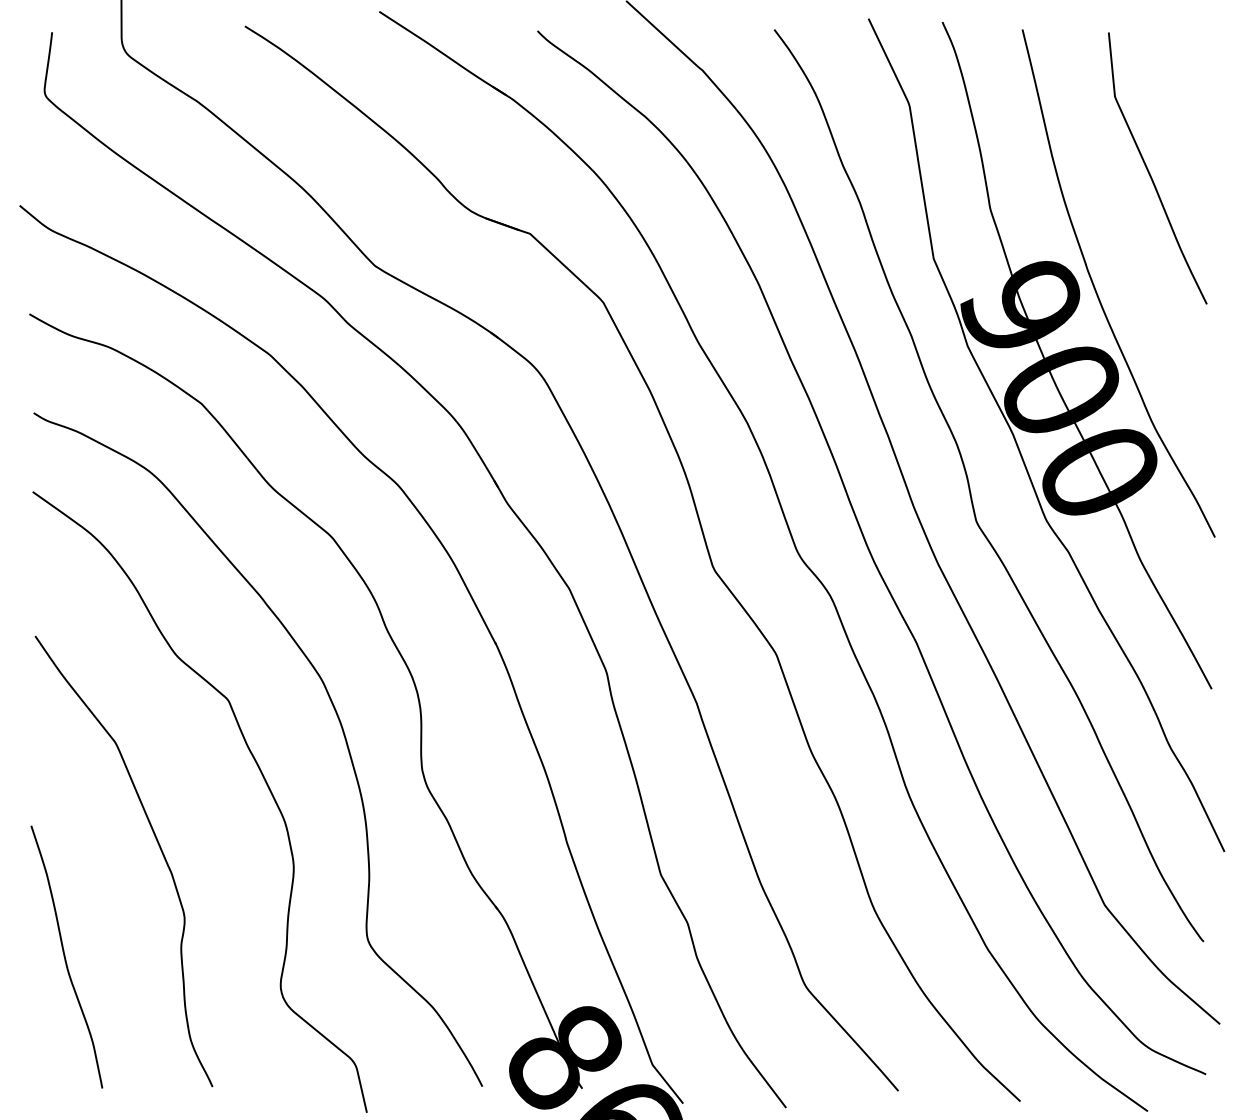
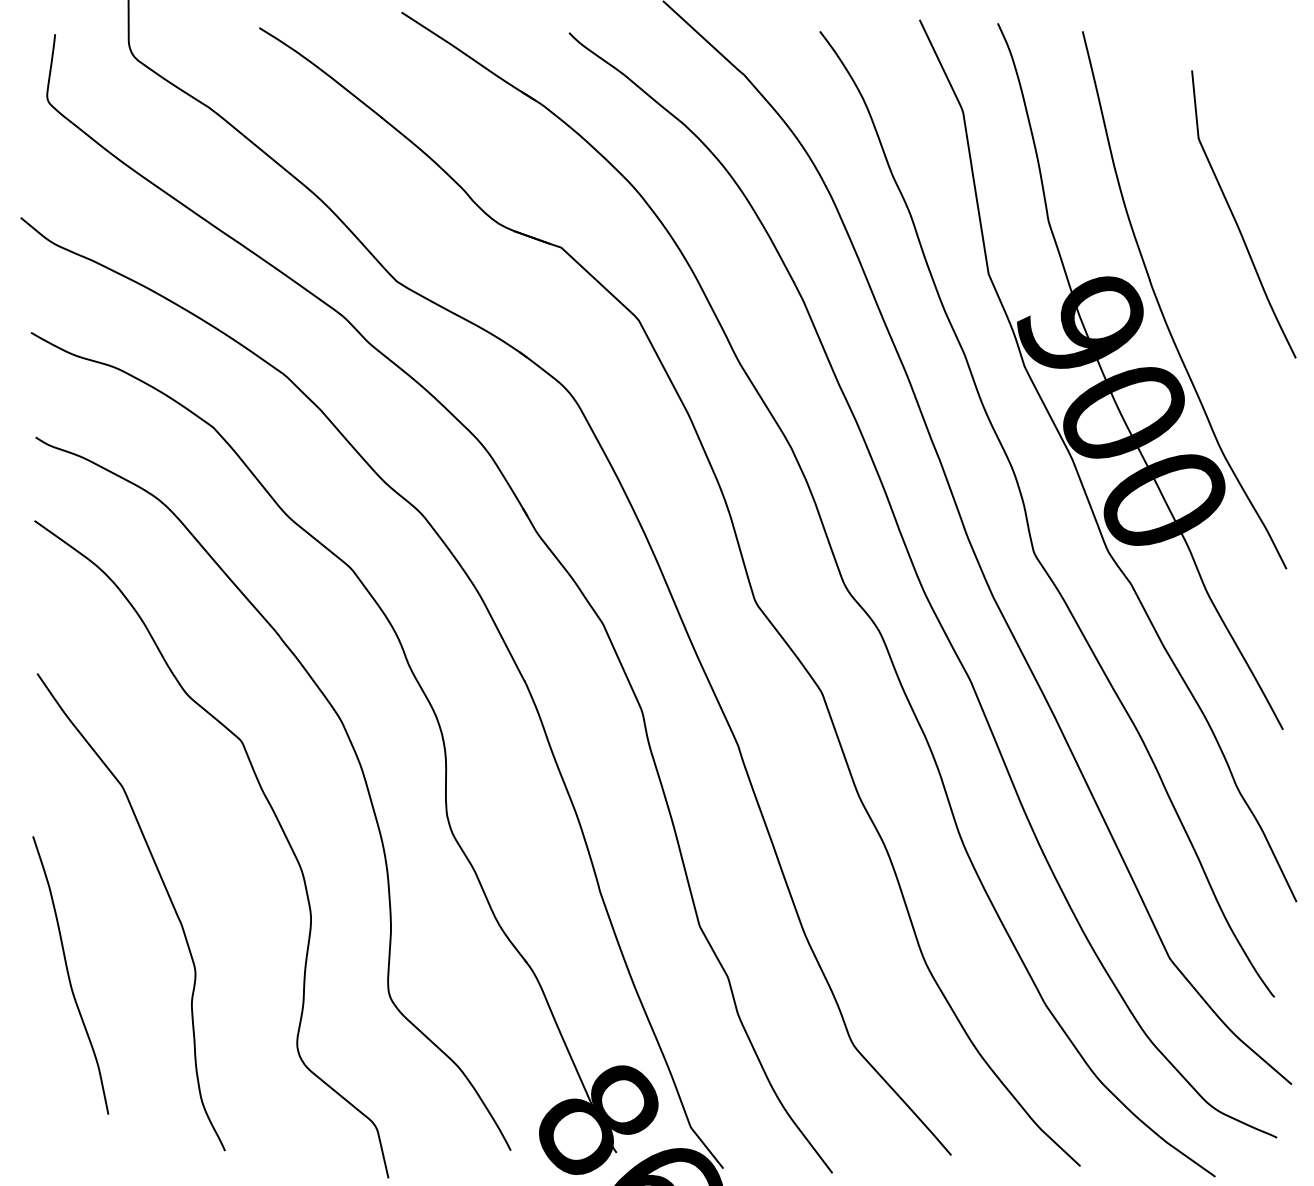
curve: (1149, 172) -> (1235, 218), moved
curve: (65, 957) -> (69, 975), moved

